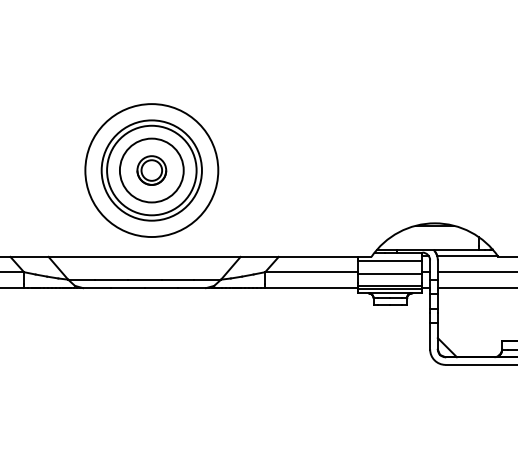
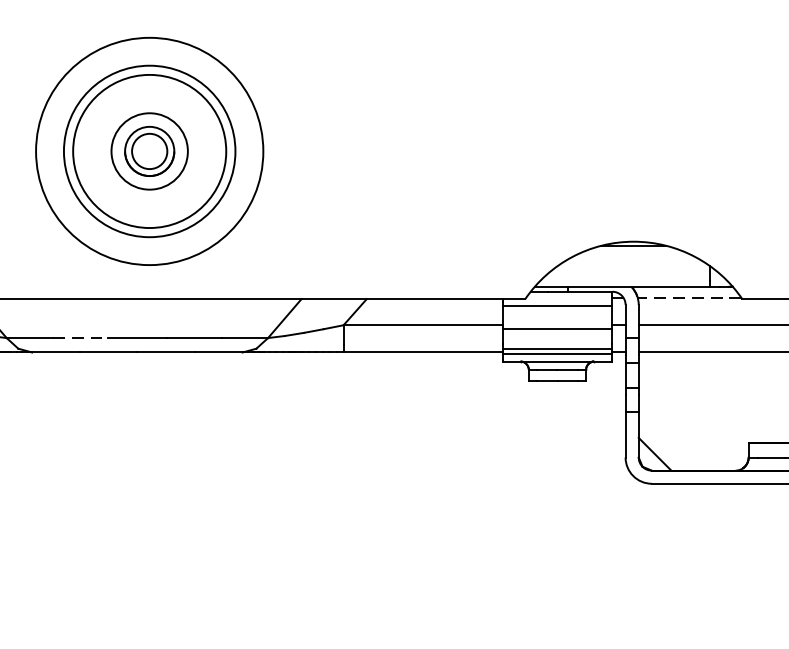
circle: (151, 170) -> (149, 151), size x0.7
line: (467, 256) -> (689, 298), solid -> dashed
line: (111, 279) -> (80, 337), solid -> dashed

